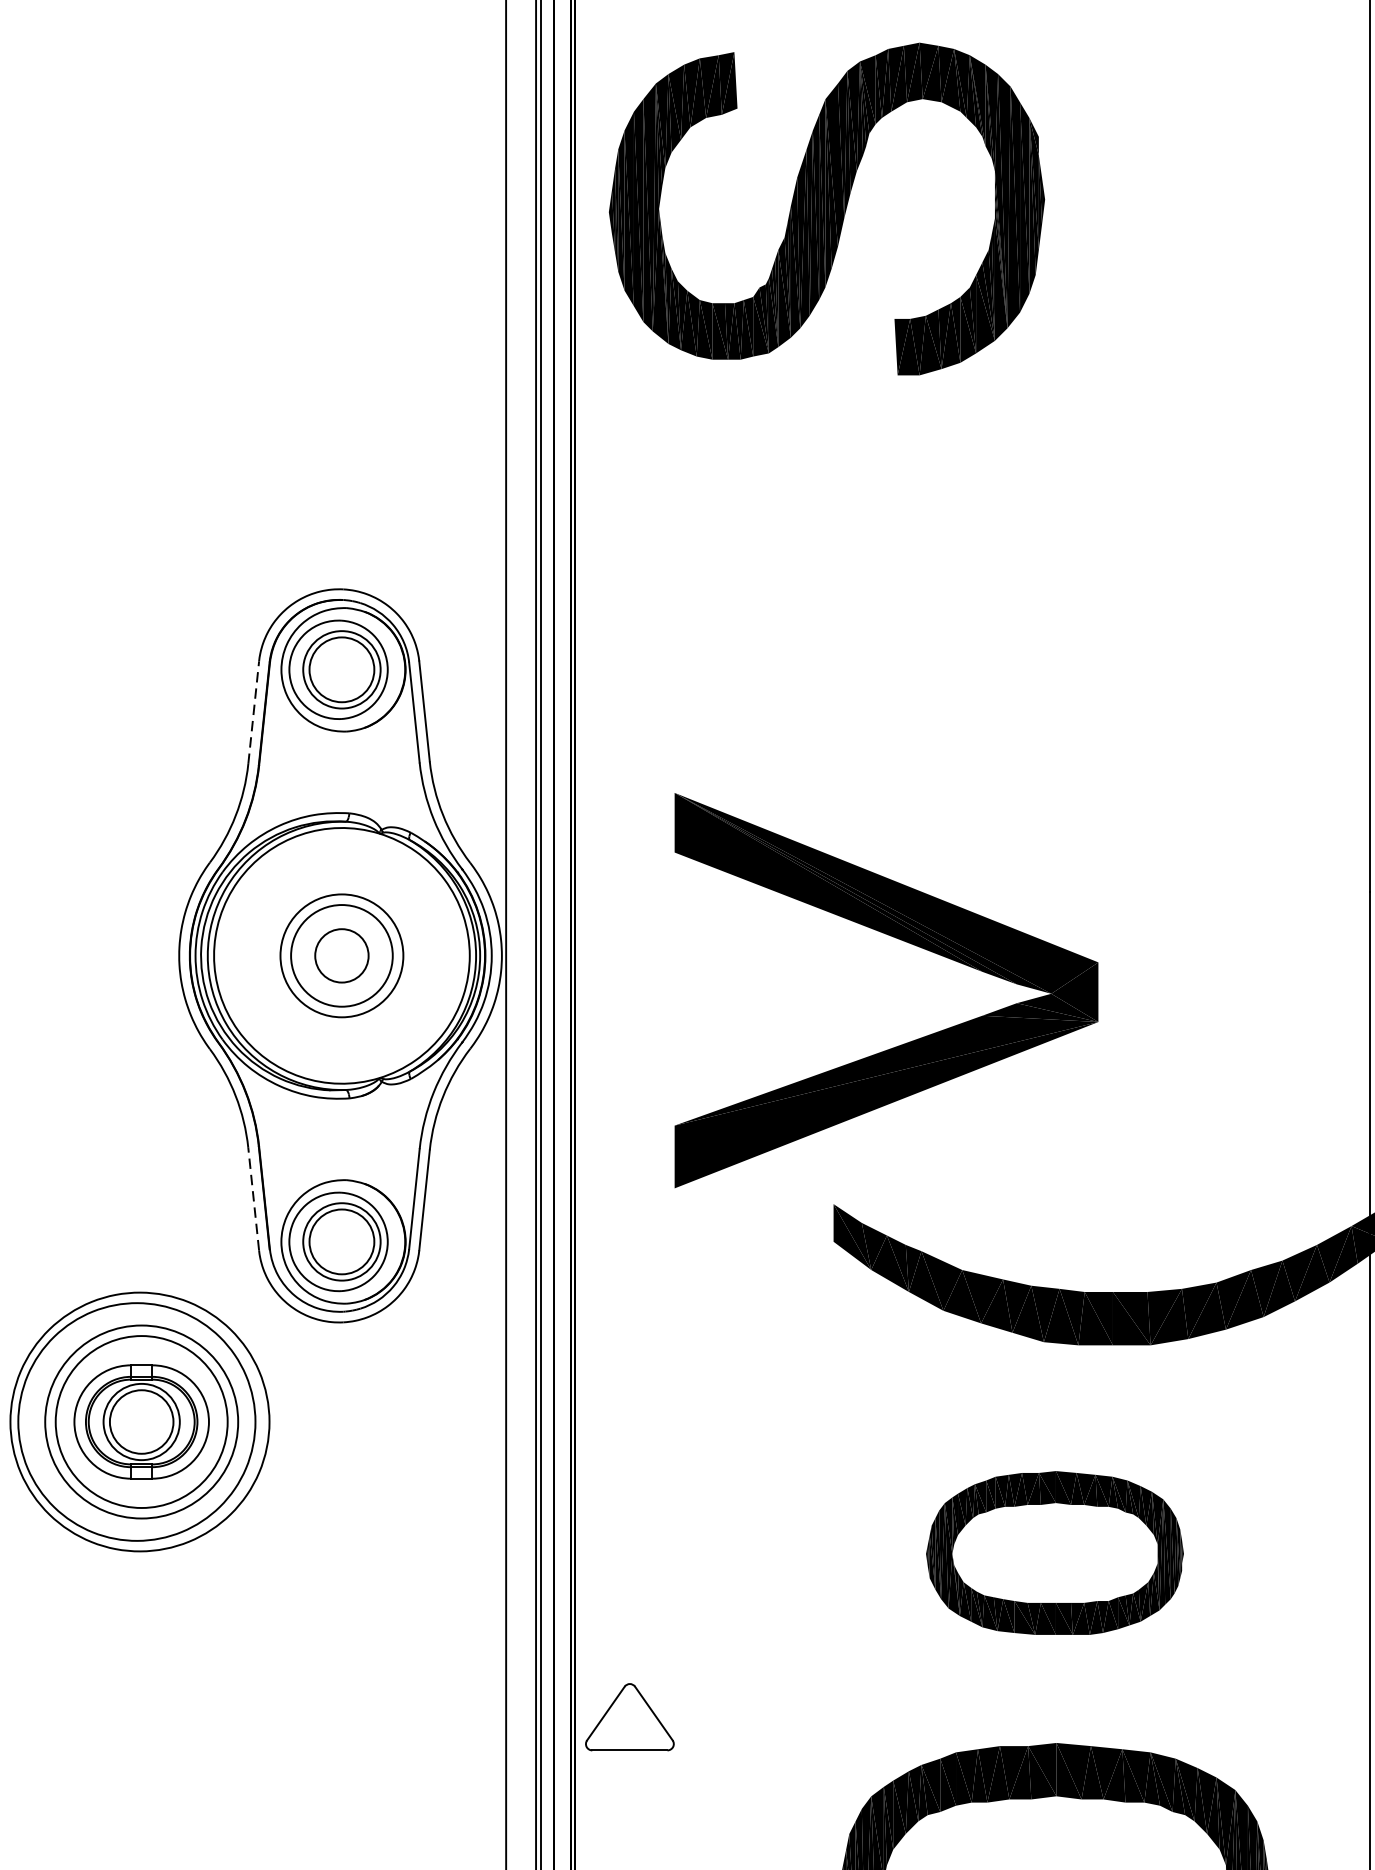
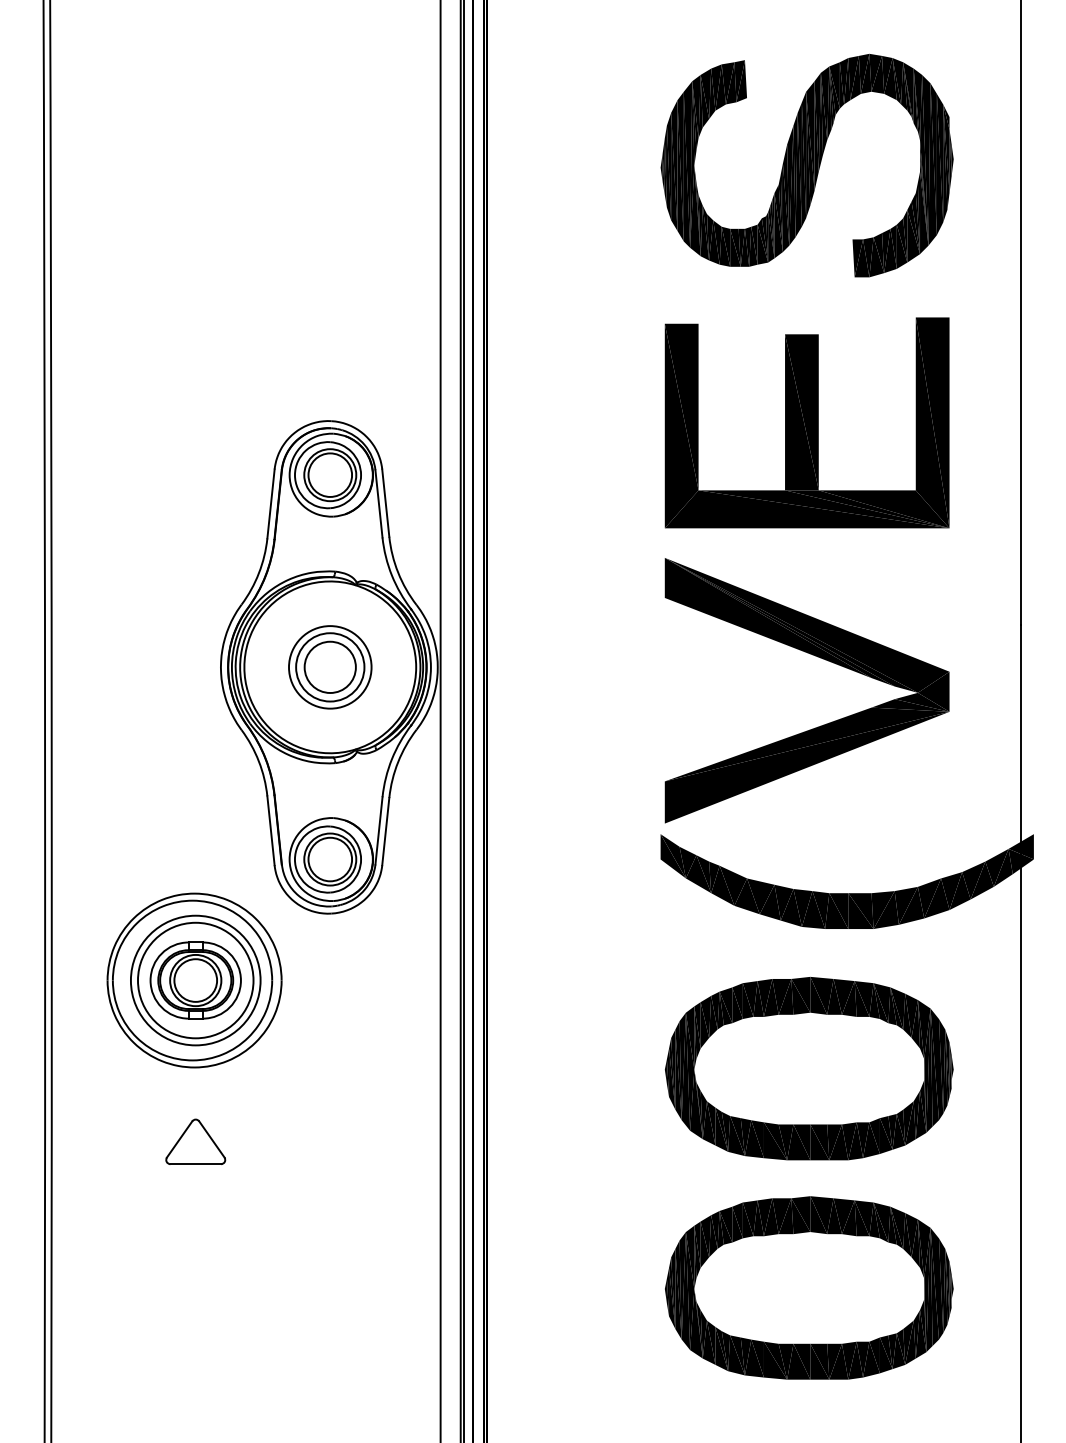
part: (825, 208) -> (806, 165), moved
part: (1050, 591) -> (806, 422), added
line: (254, 711) -> (271, 503), dashed -> solid
part: (901, 941) -> (817, 657), moved
circle: (340, 956) -> (329, 667), size x1.43
line: (252, 1198) -> (270, 830), dashed -> solid
part: (1055, 1552) -> (809, 1068), size x1.67
part: (629, 1716) -> (195, 1141), moved

